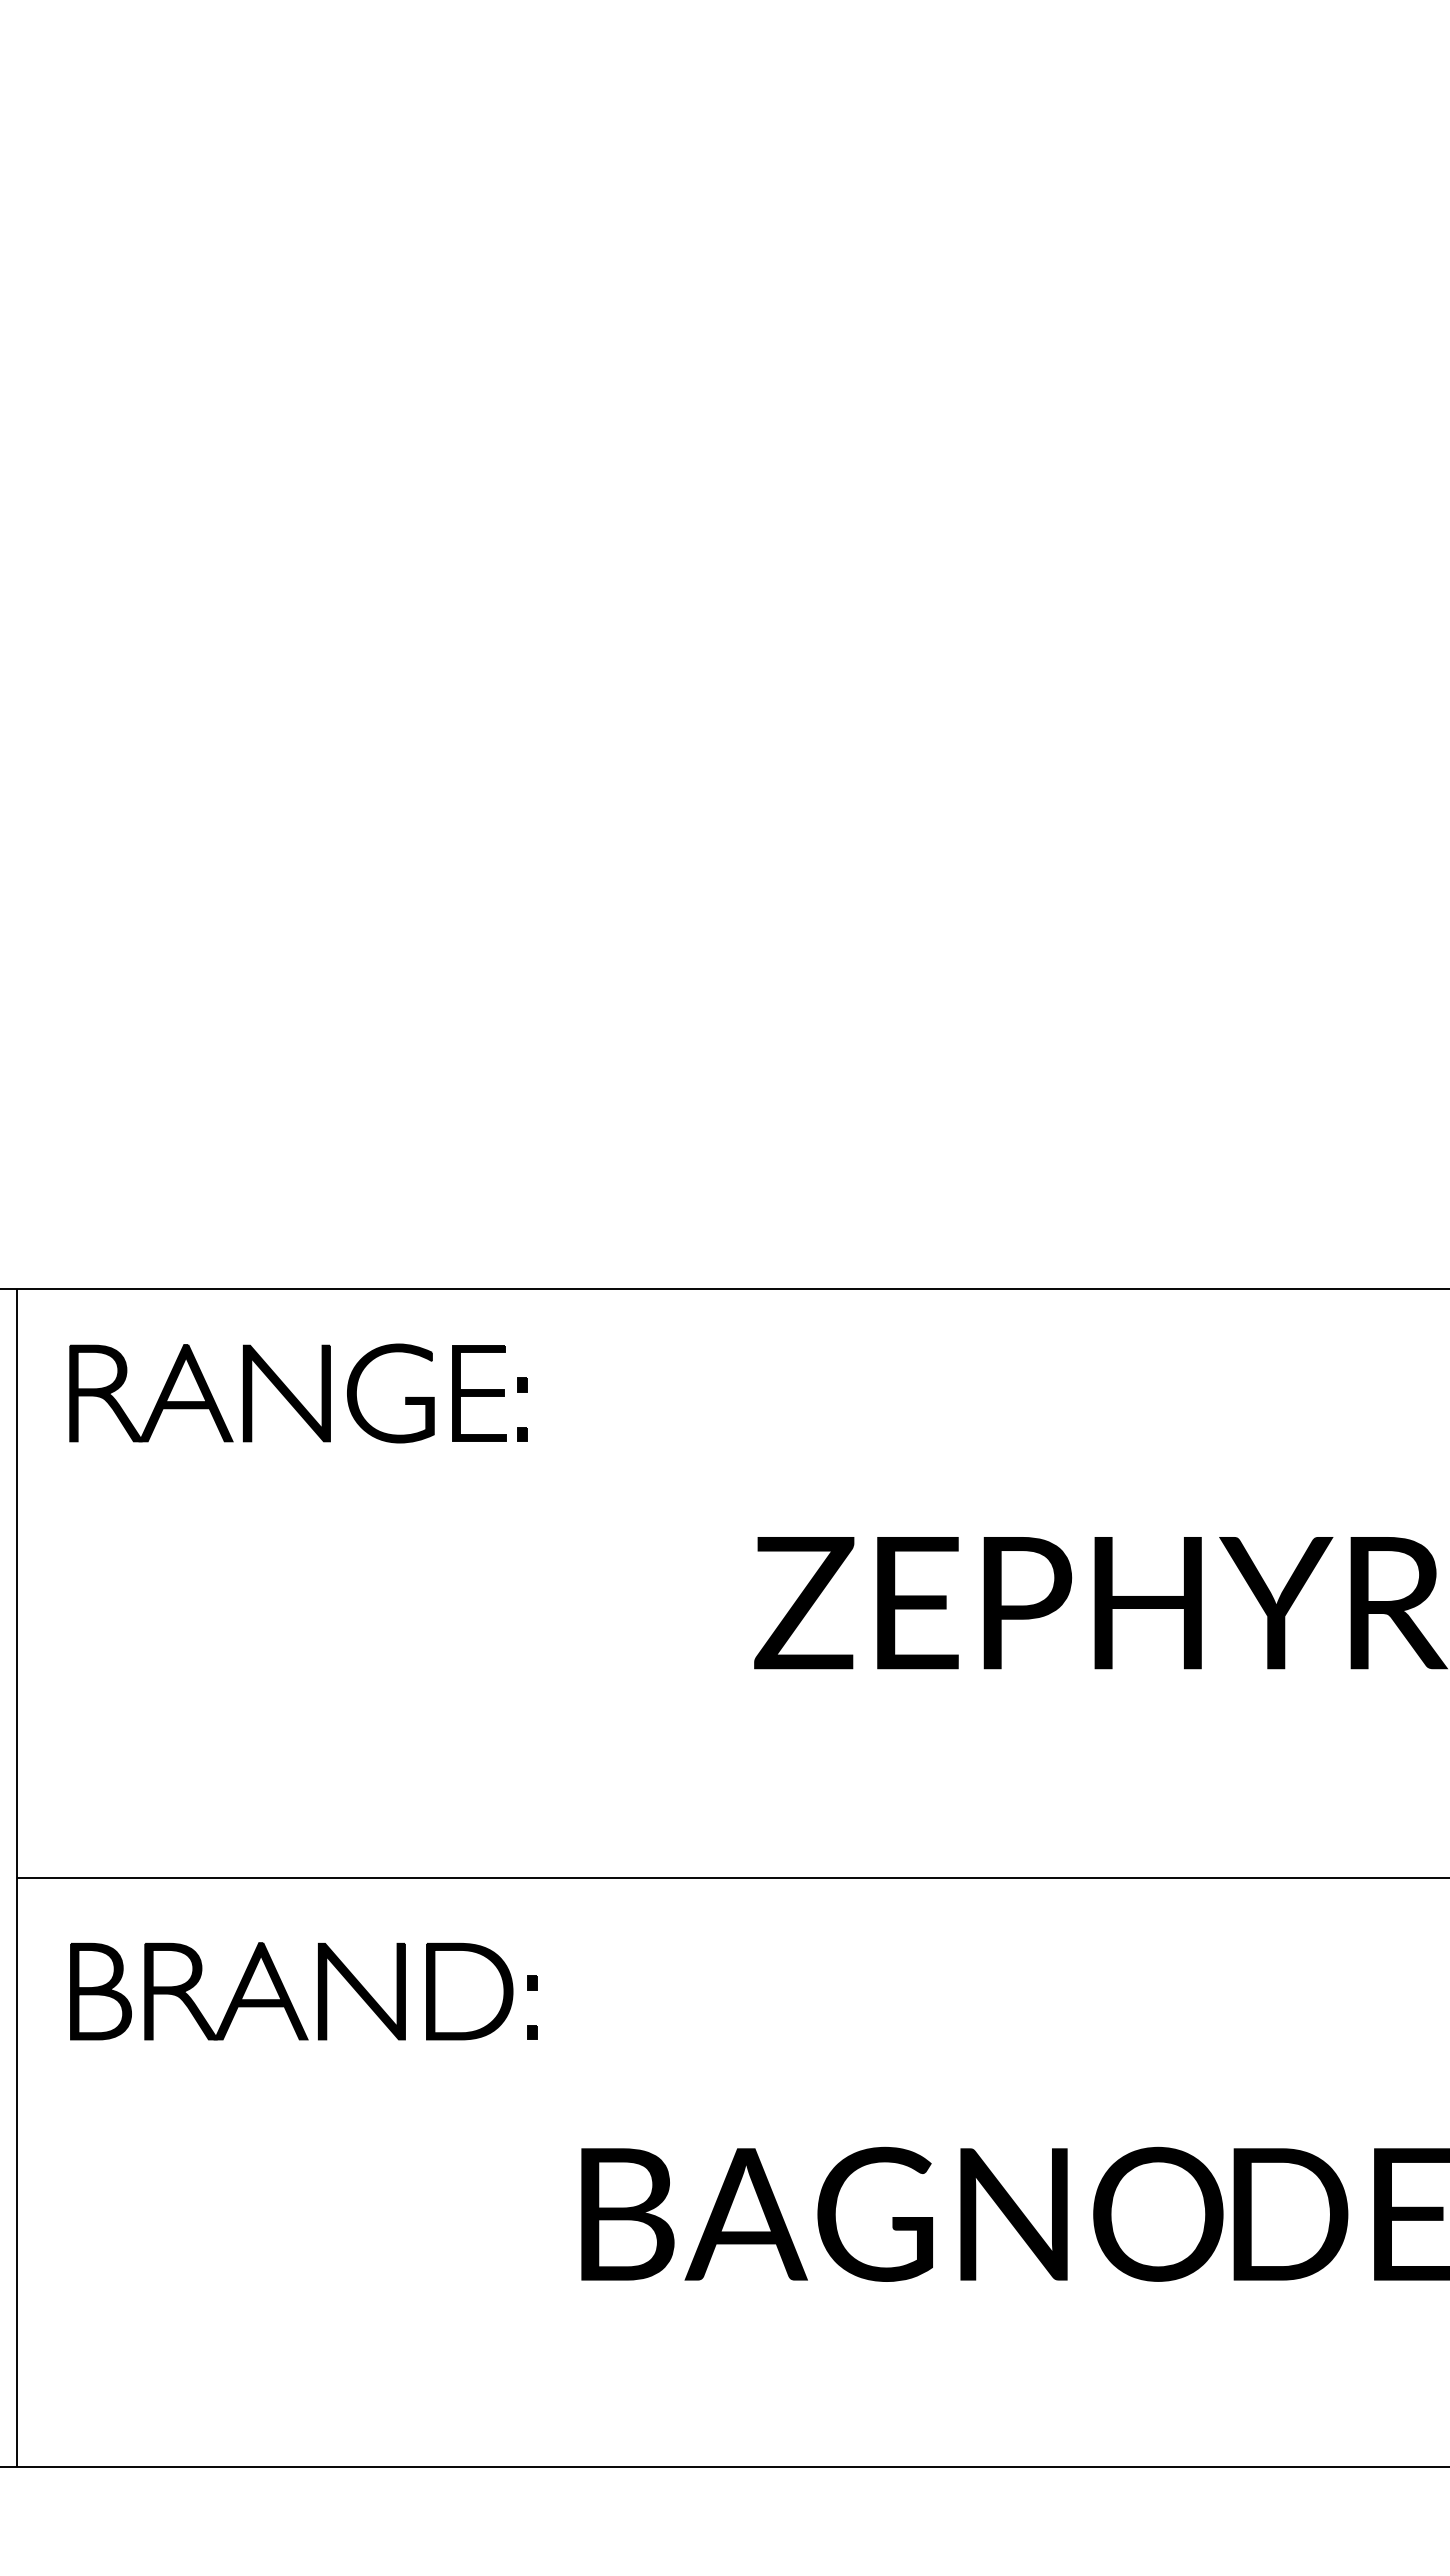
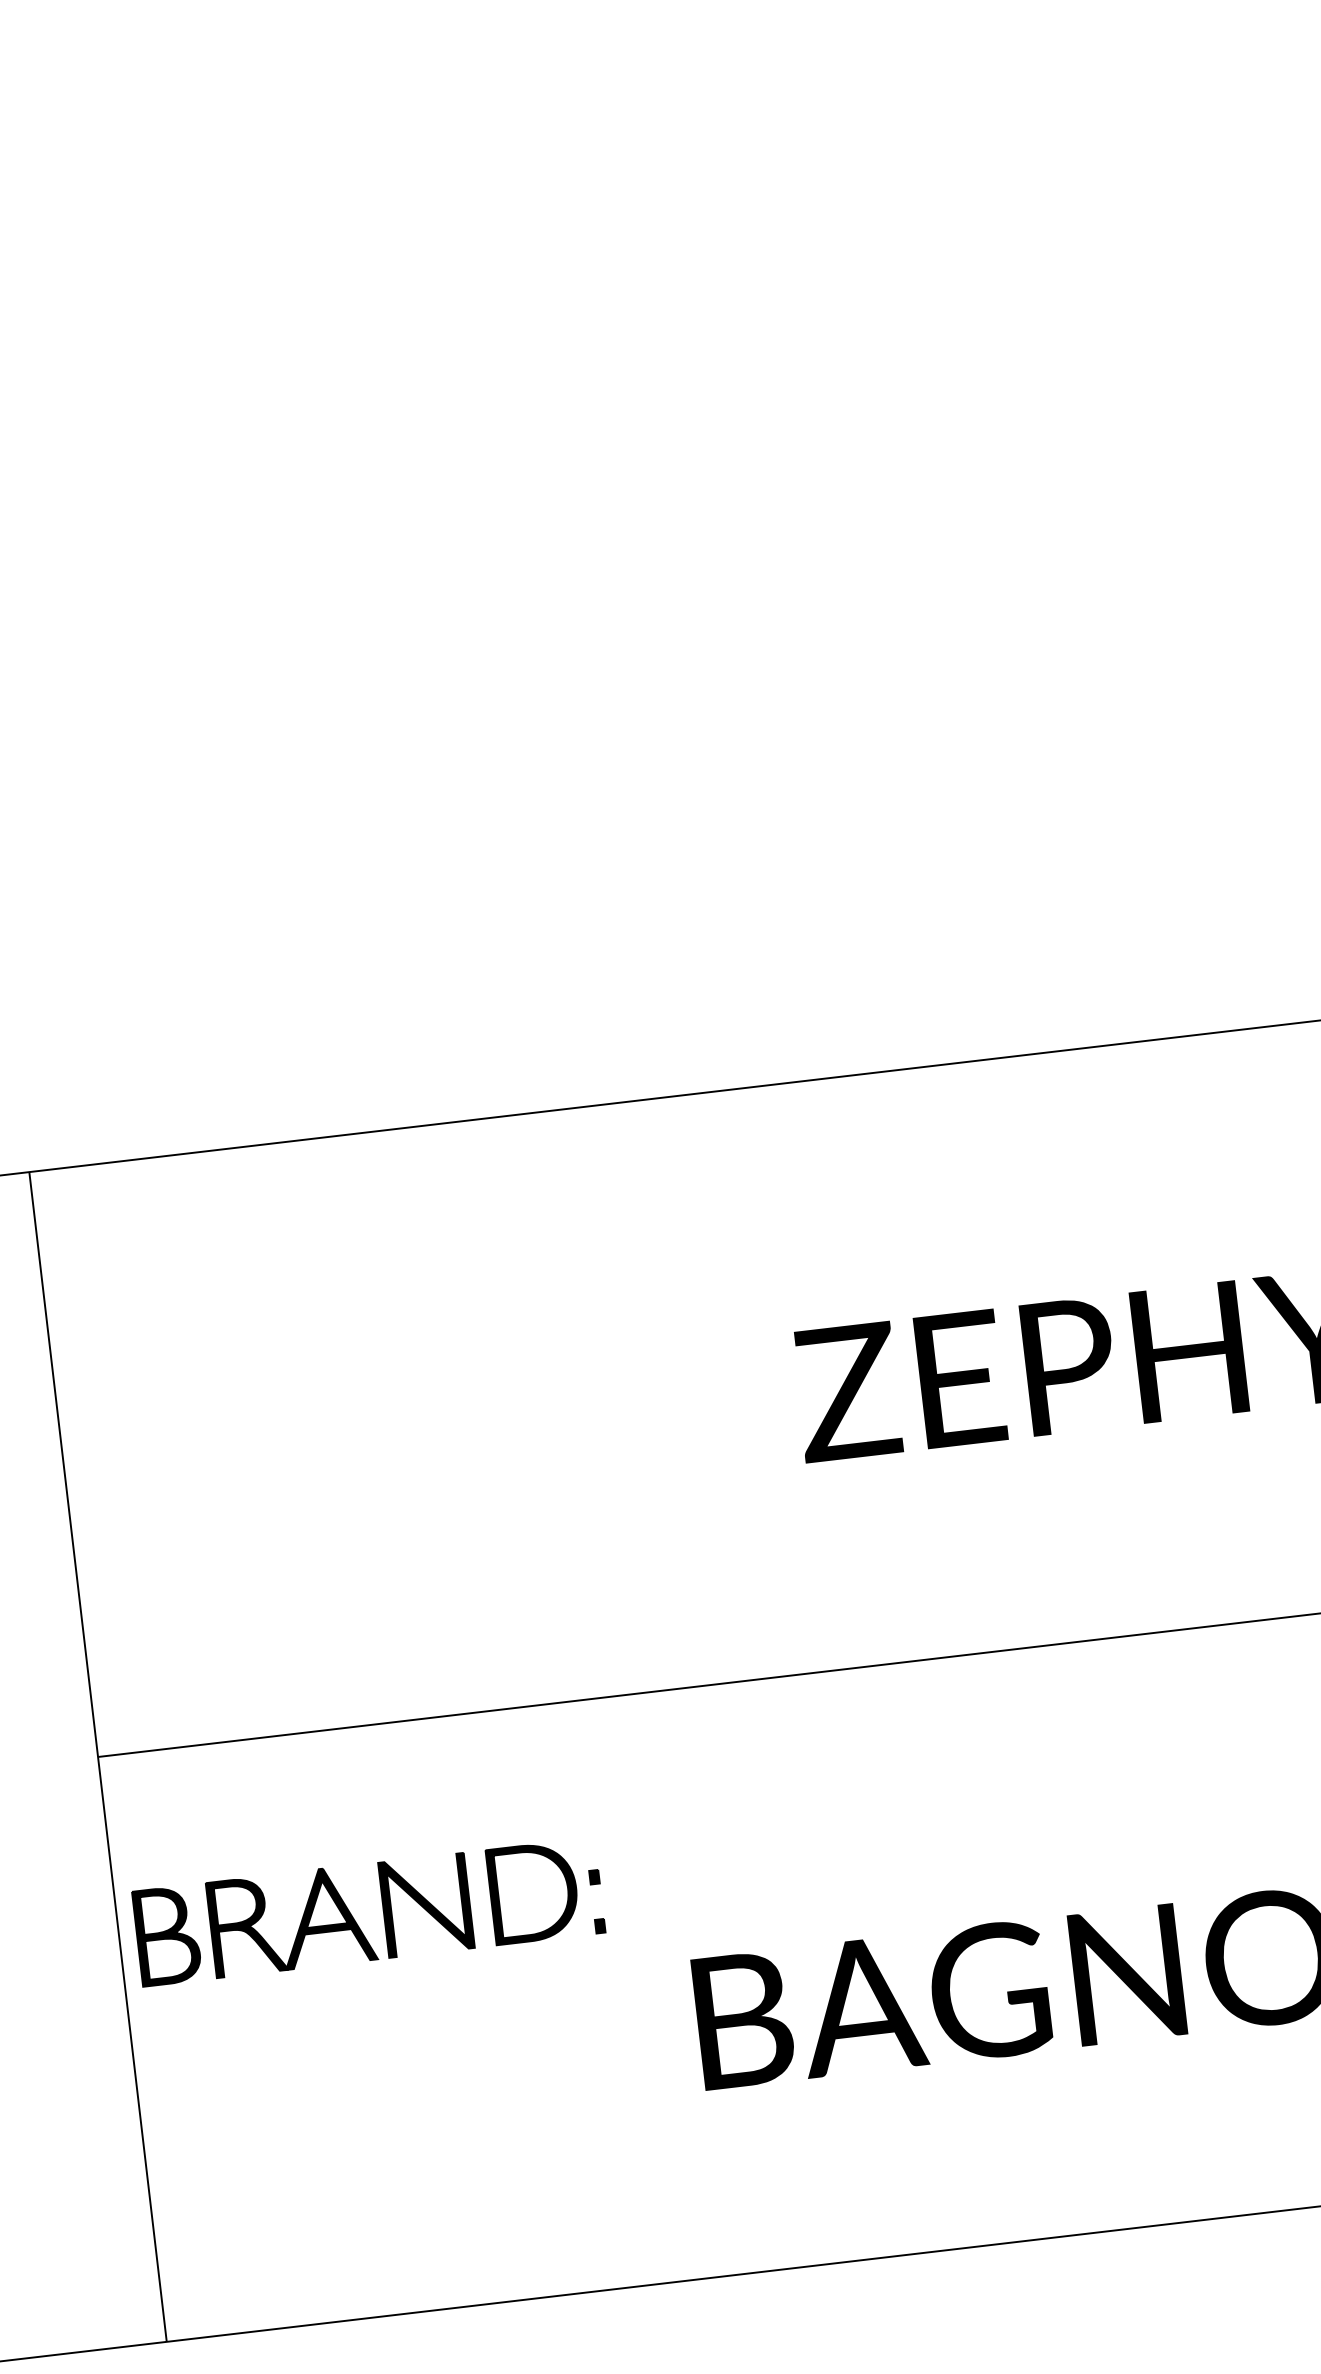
part: (298, 1393) -> (321, 1243), removed
part: (318, 1991) -> (383, 1910), moved

